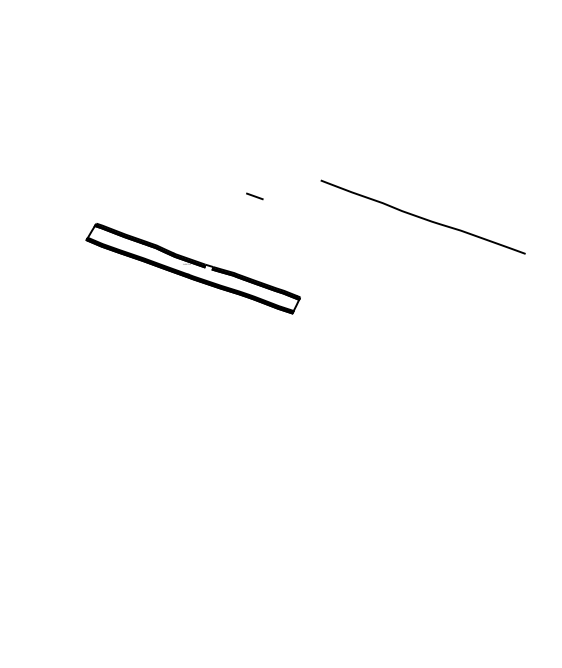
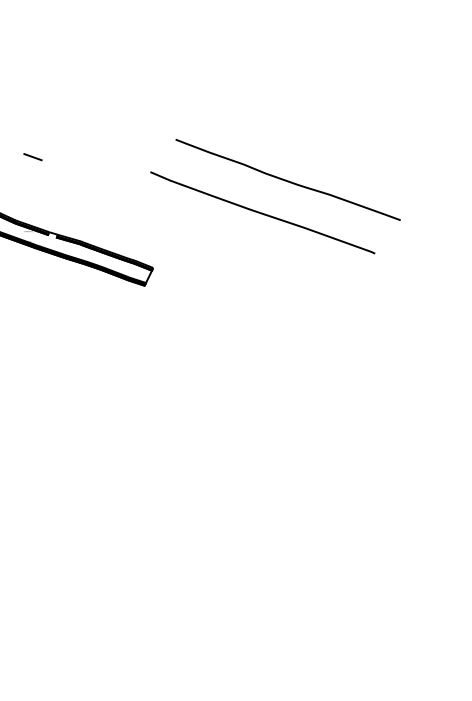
line: (254, 196) -> (32, 157), moved
curve: (399, 246) -> (262, 212), added

